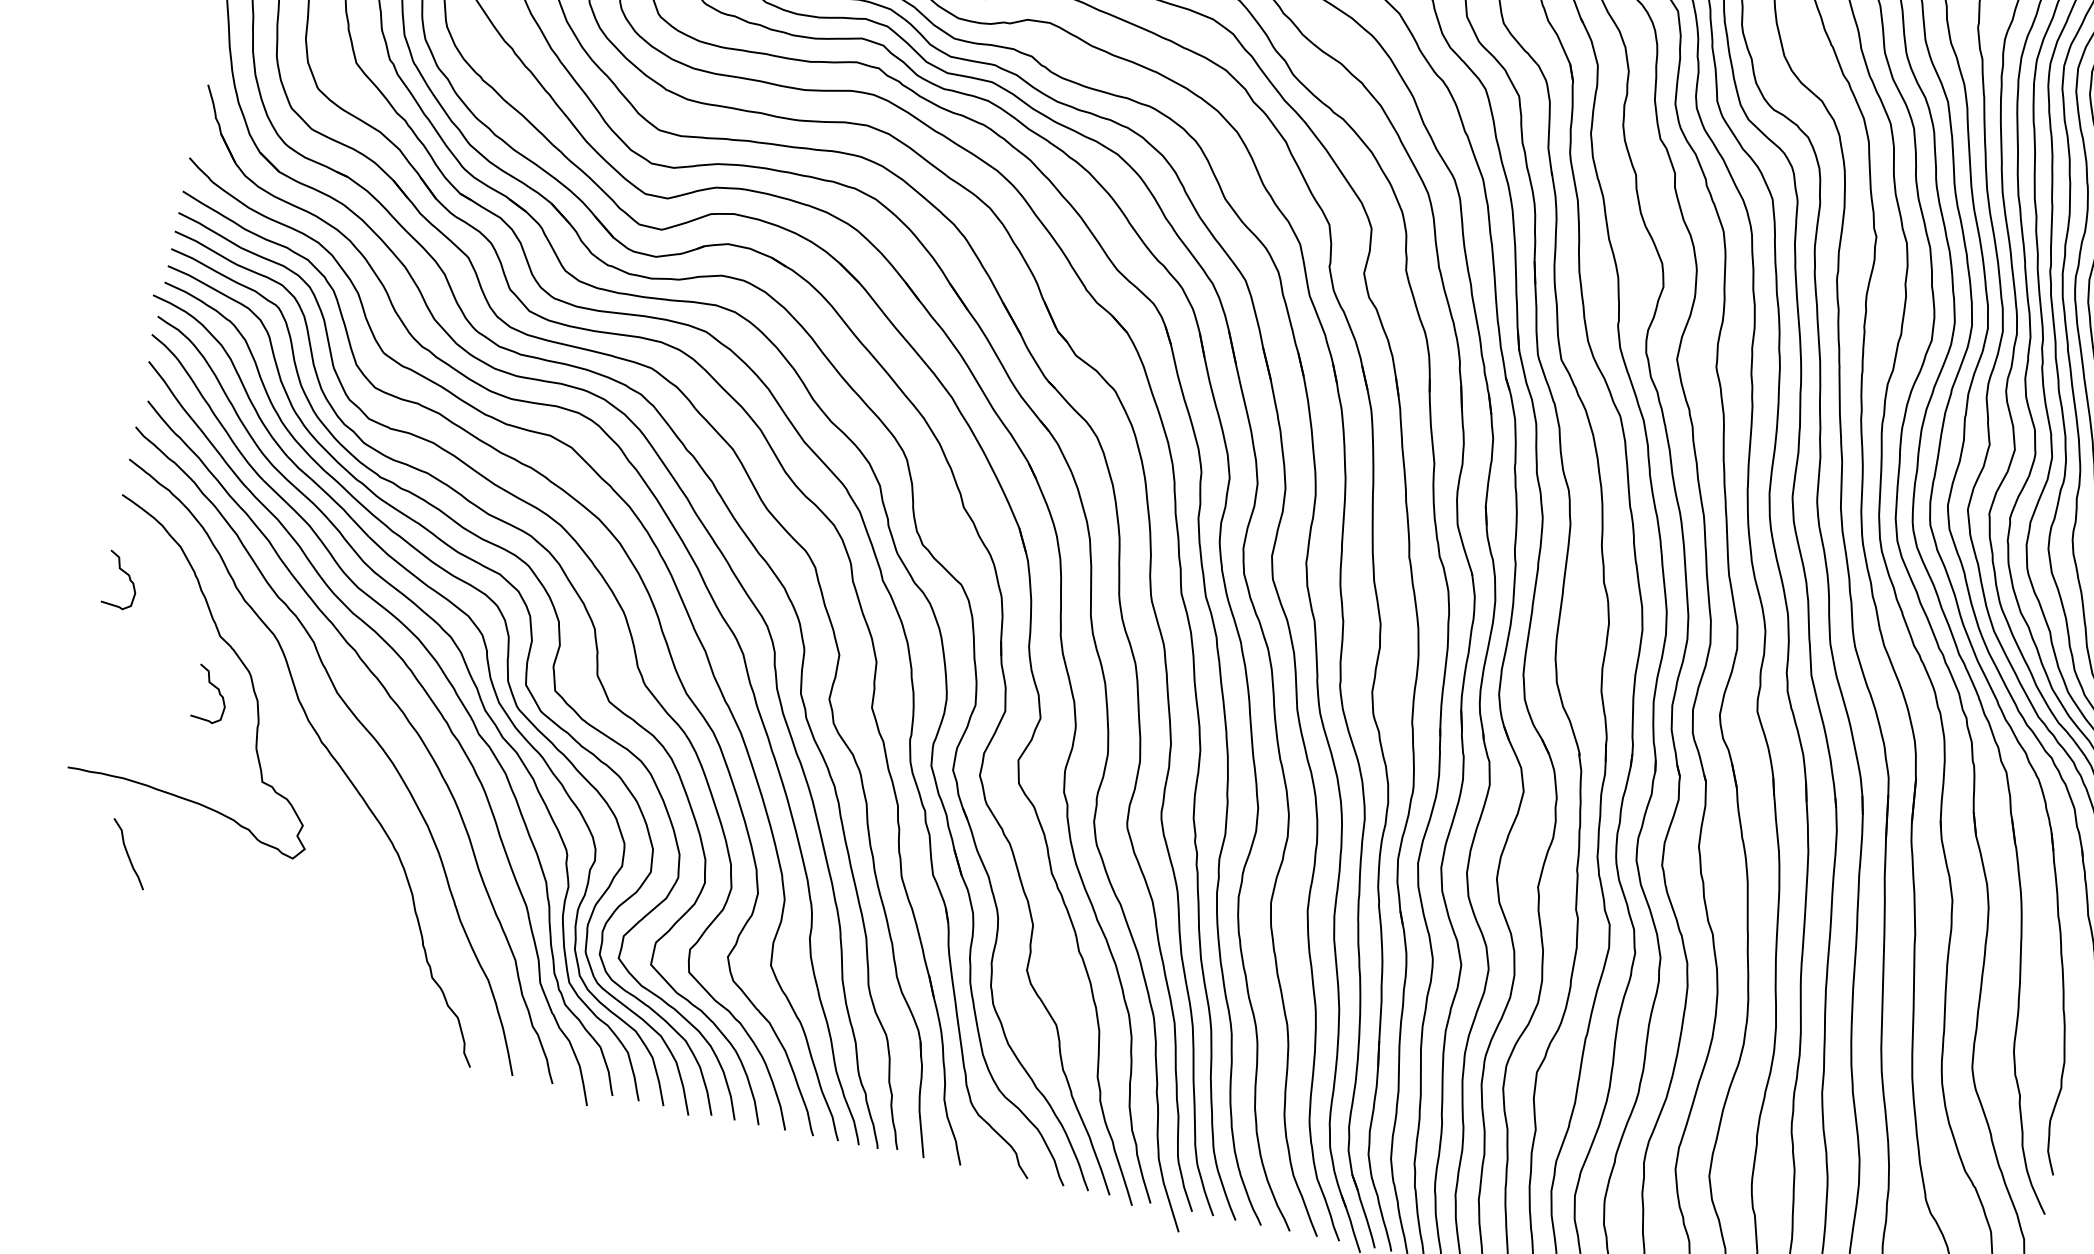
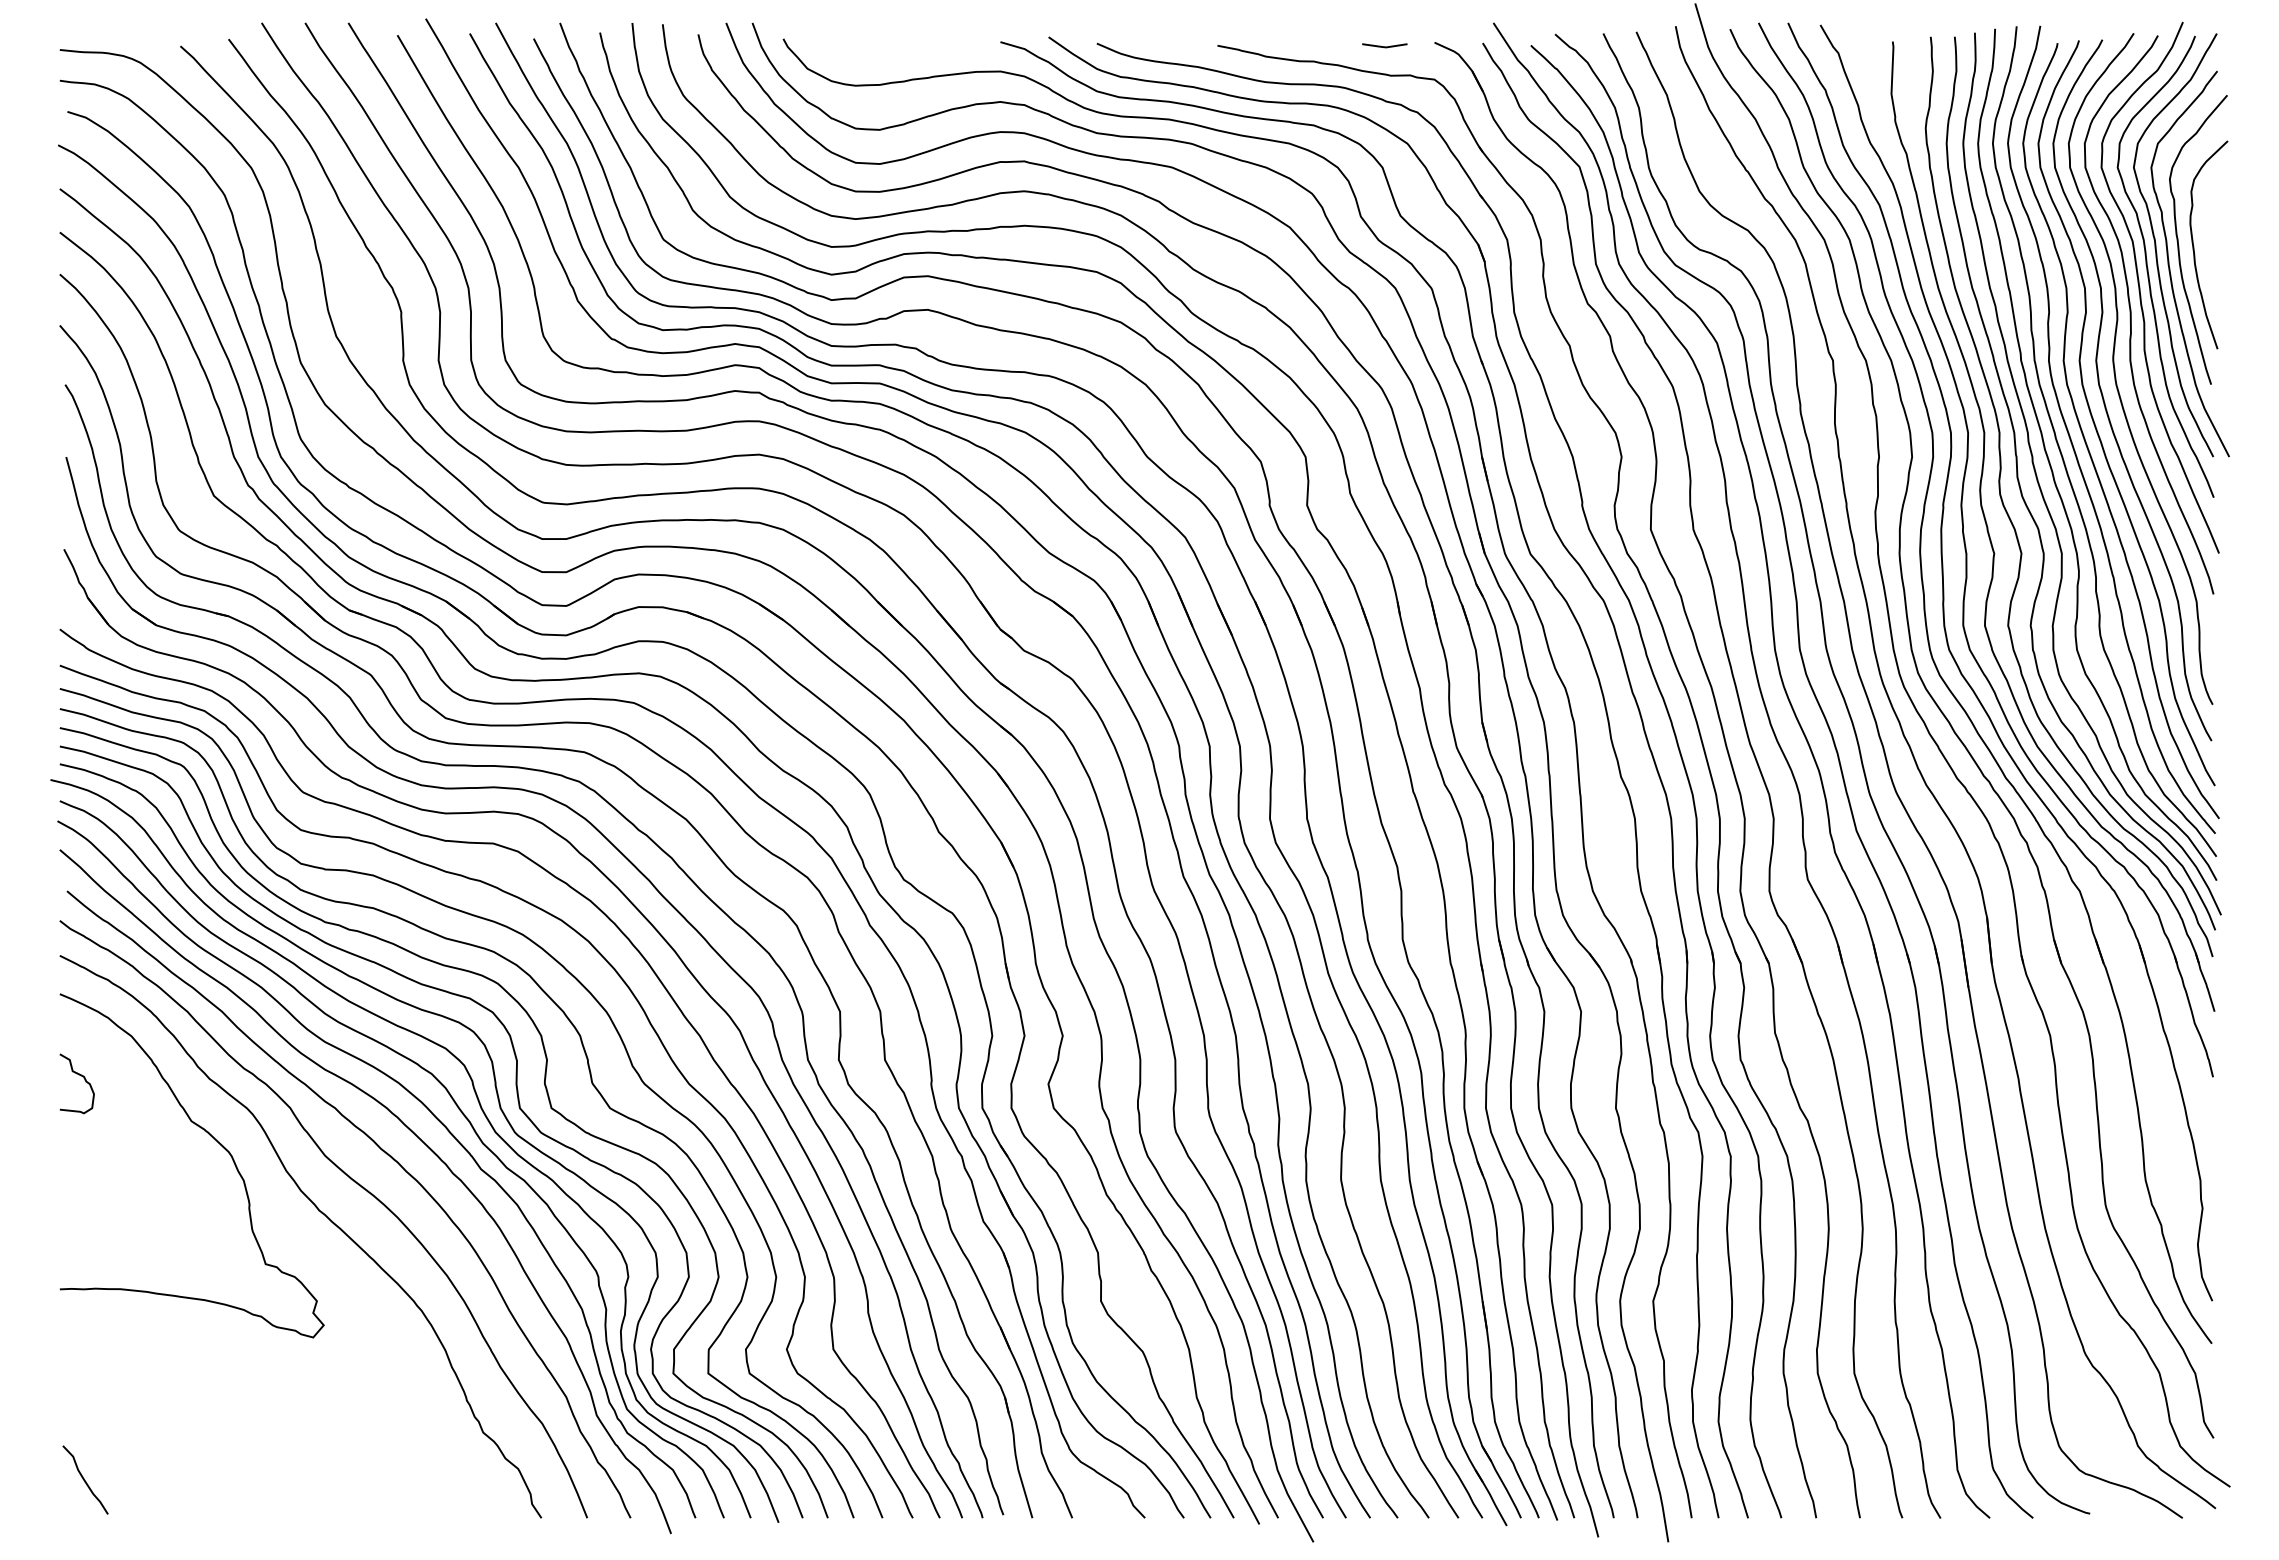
curve: (215, 688) -> (197, 1176), removed
curve: (127, 853) -> (84, 1479), moved

